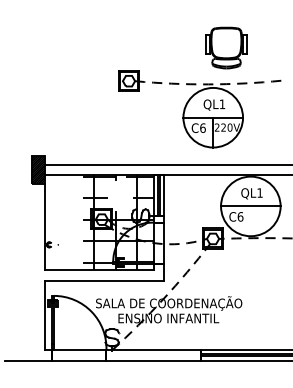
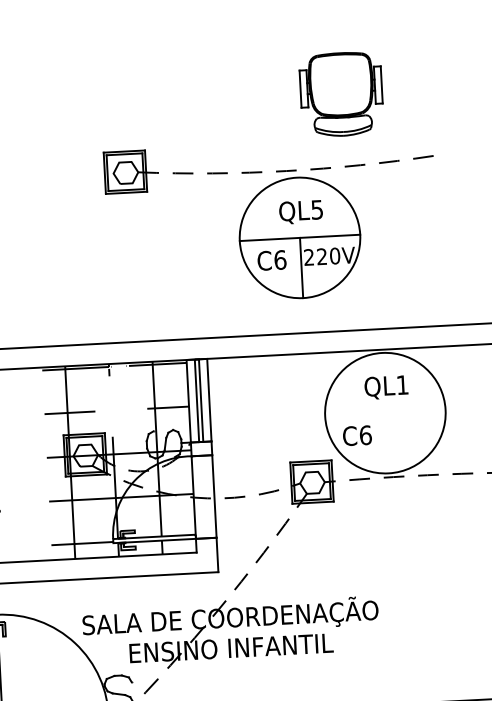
part: (226, 47) -> (341, 93), moved
text: (222, 104) -> (317, 210), QL1 -> QL5
line: (250, 206) -> (384, 413), removed

